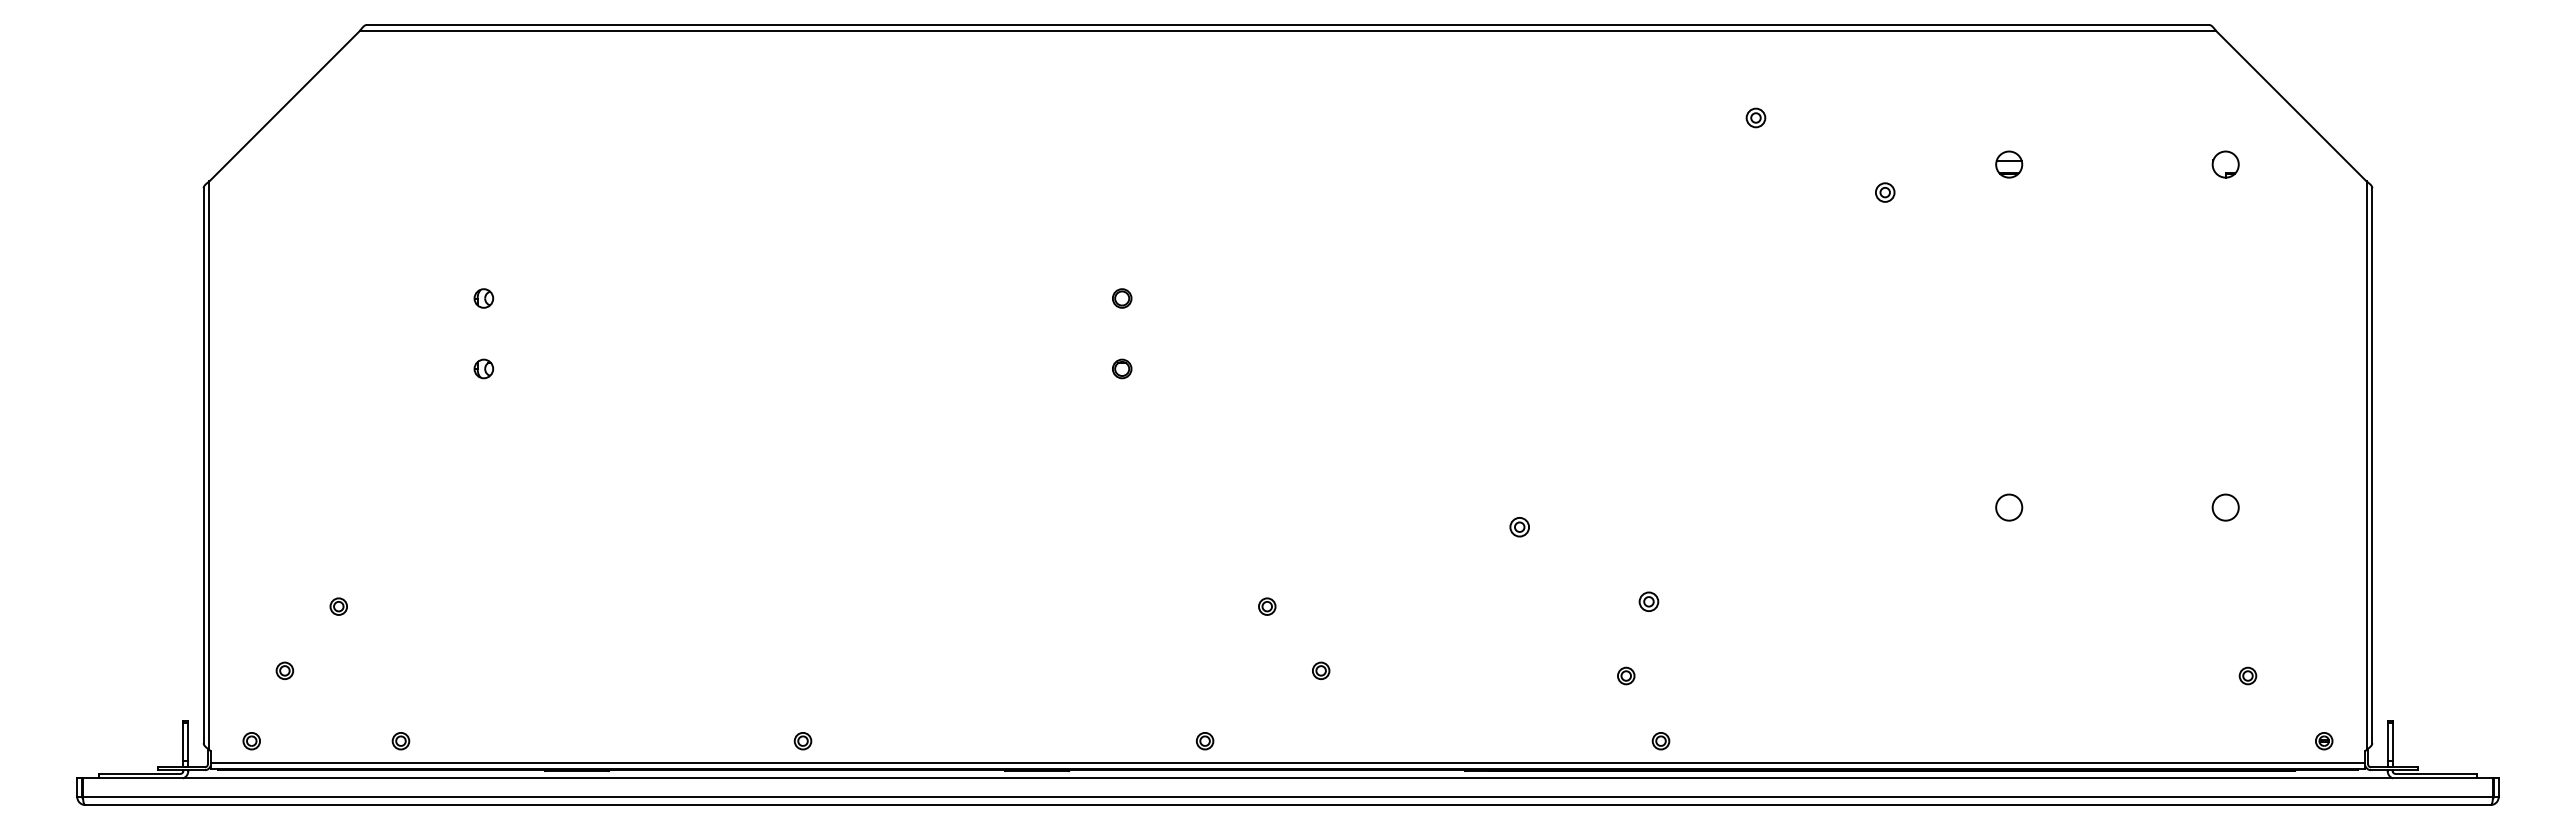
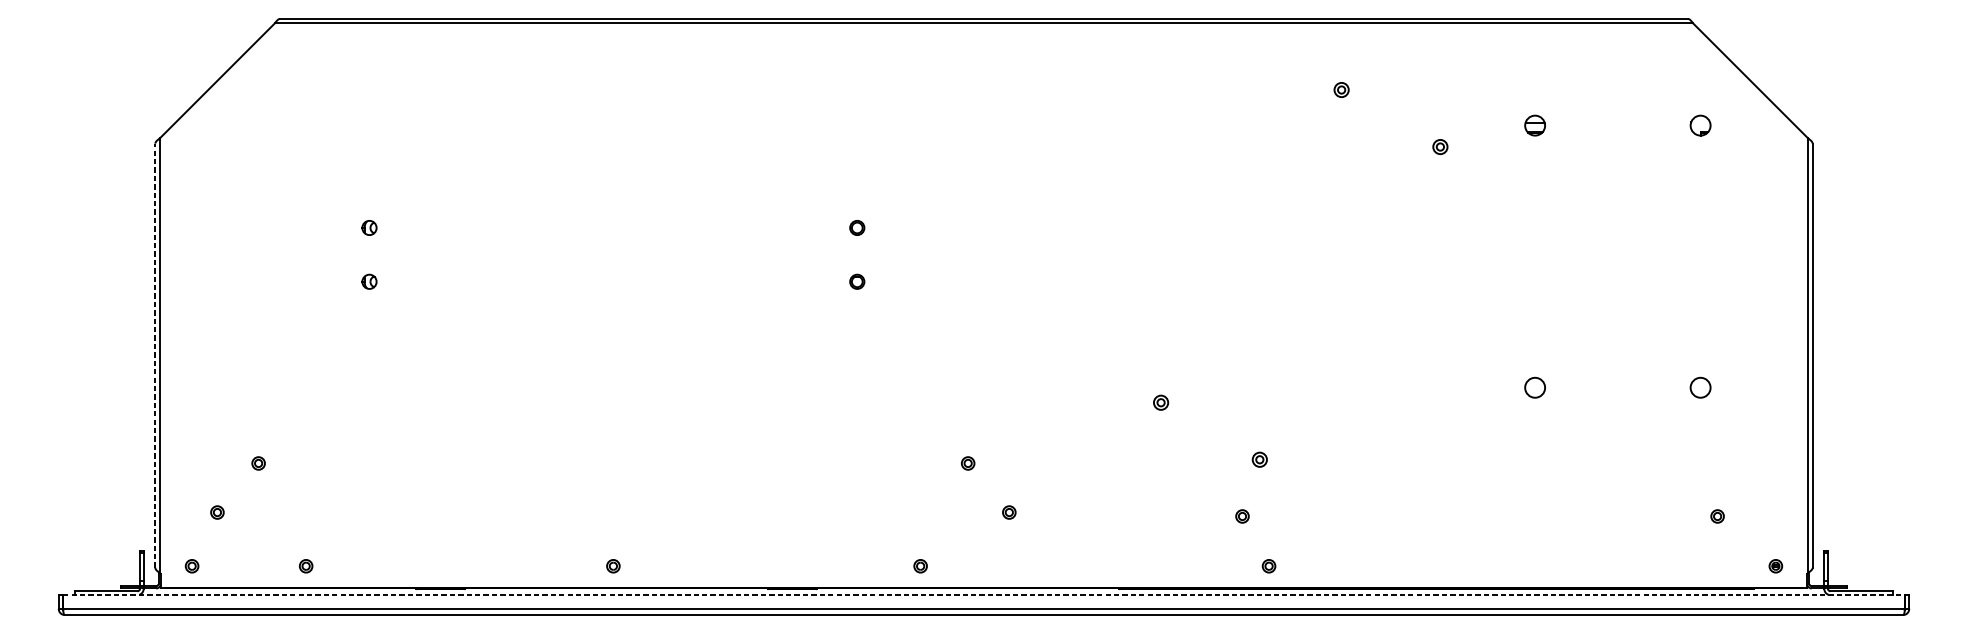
line: (203, 465) -> (155, 355), solid -> dashed
line: (1287, 763) -> (983, 583), removed
line: (1288, 778) -> (984, 594), solid -> dashed

